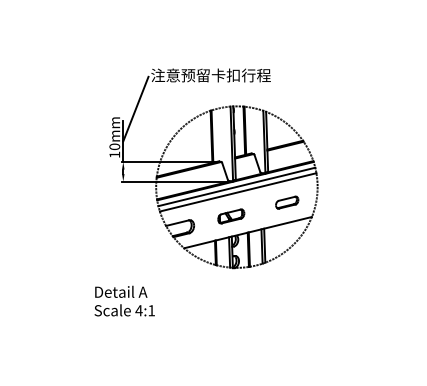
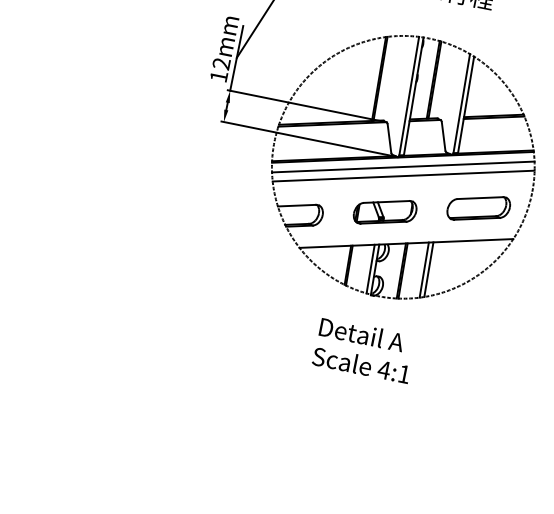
text: (114, 146) -> (221, 63), 10mm -> 12mm
part: (286, 202) -> (477, 207), size x1.67
part: (230, 216) -> (383, 212), size x1.43
text: (124, 300) -> (364, 349), moved

